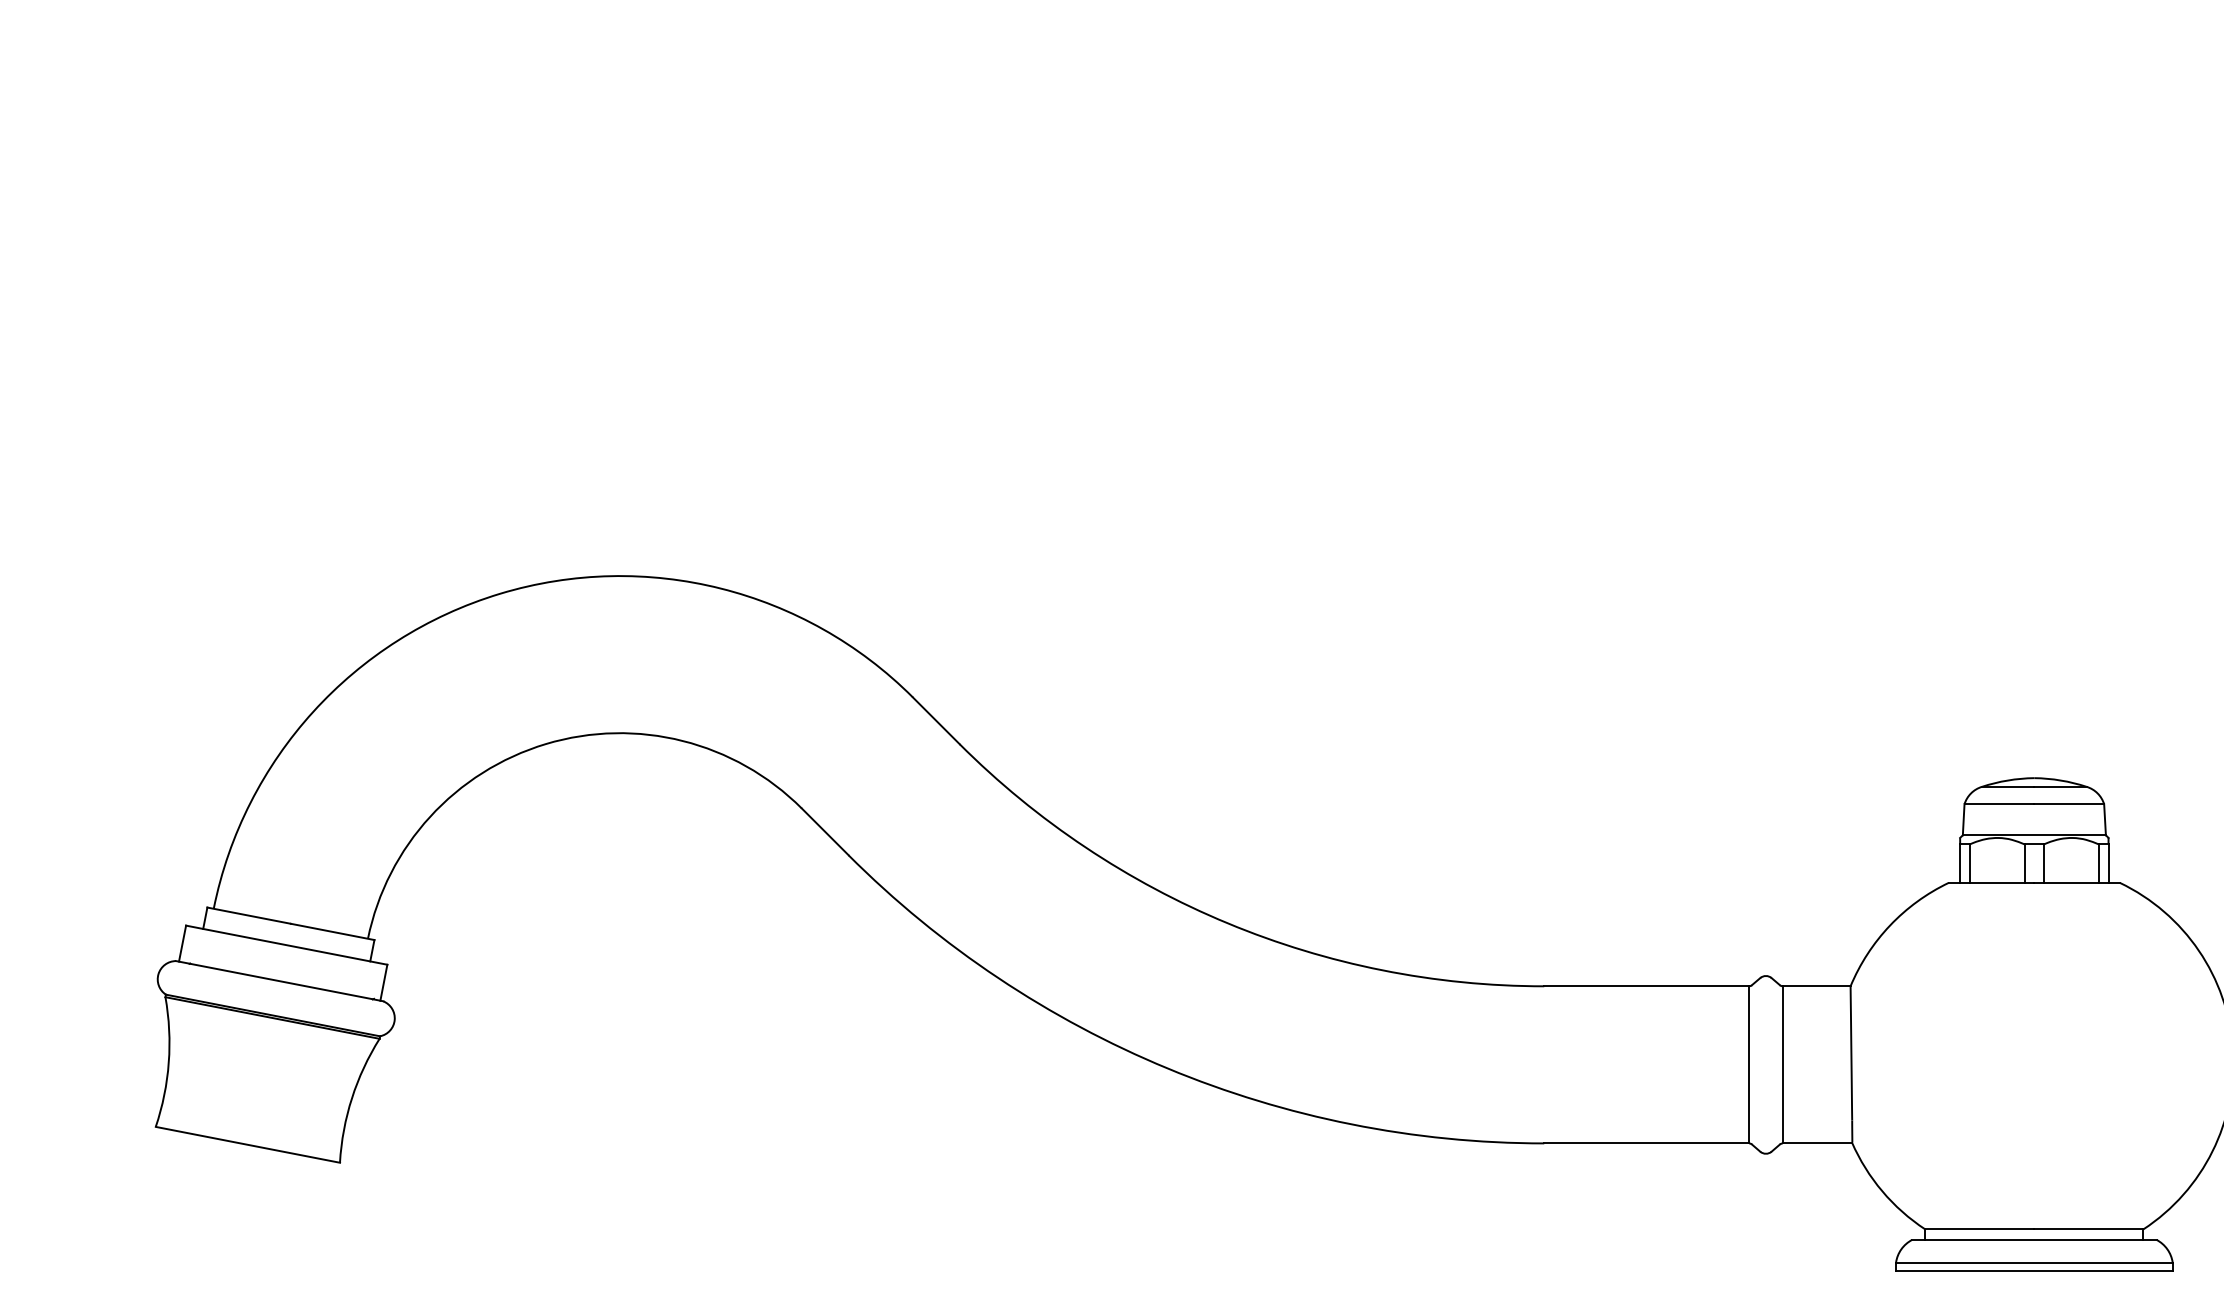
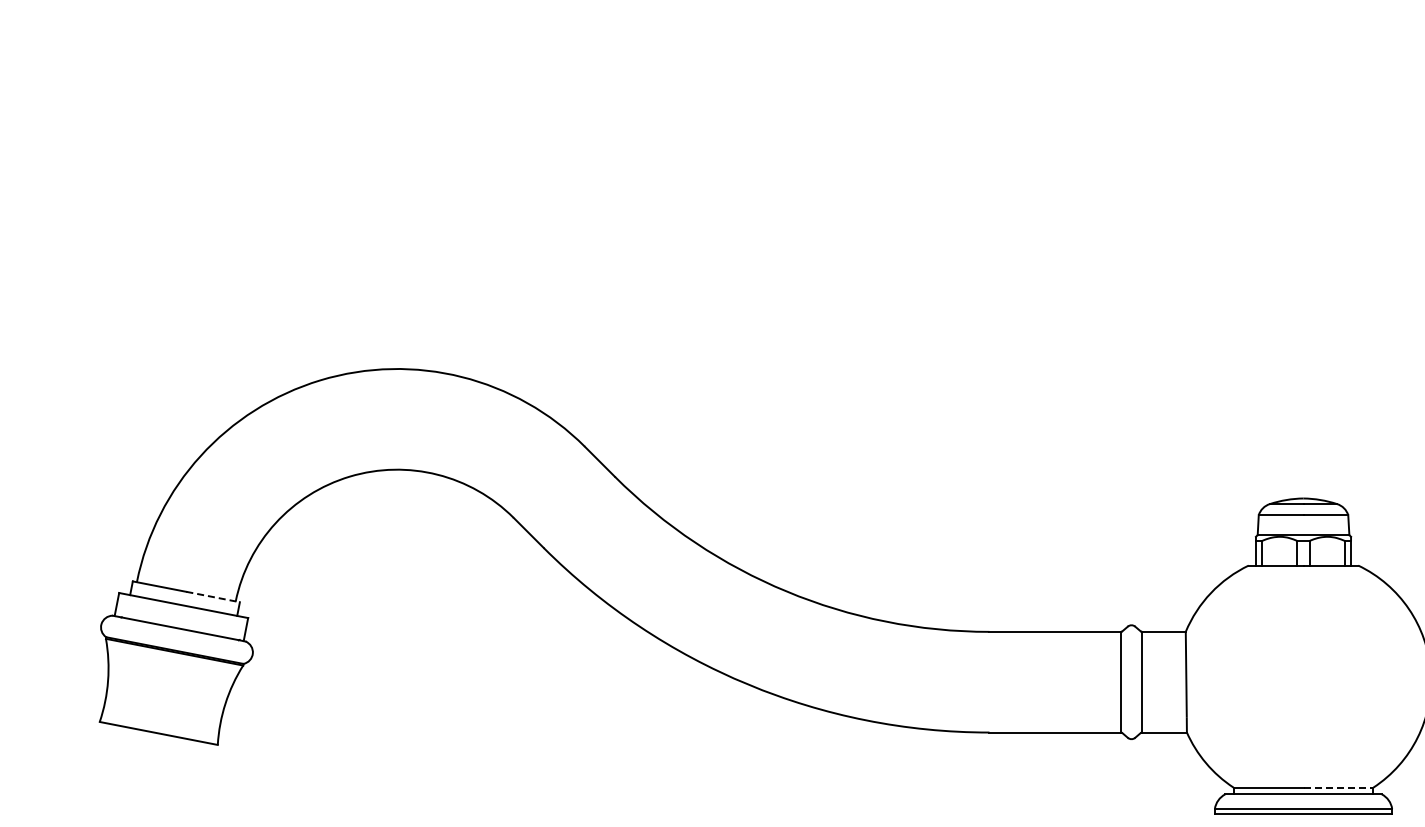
line: (333, 932) -> (213, 597), solid -> dashed
line: (2088, 1229) -> (1338, 787), solid -> dashed

